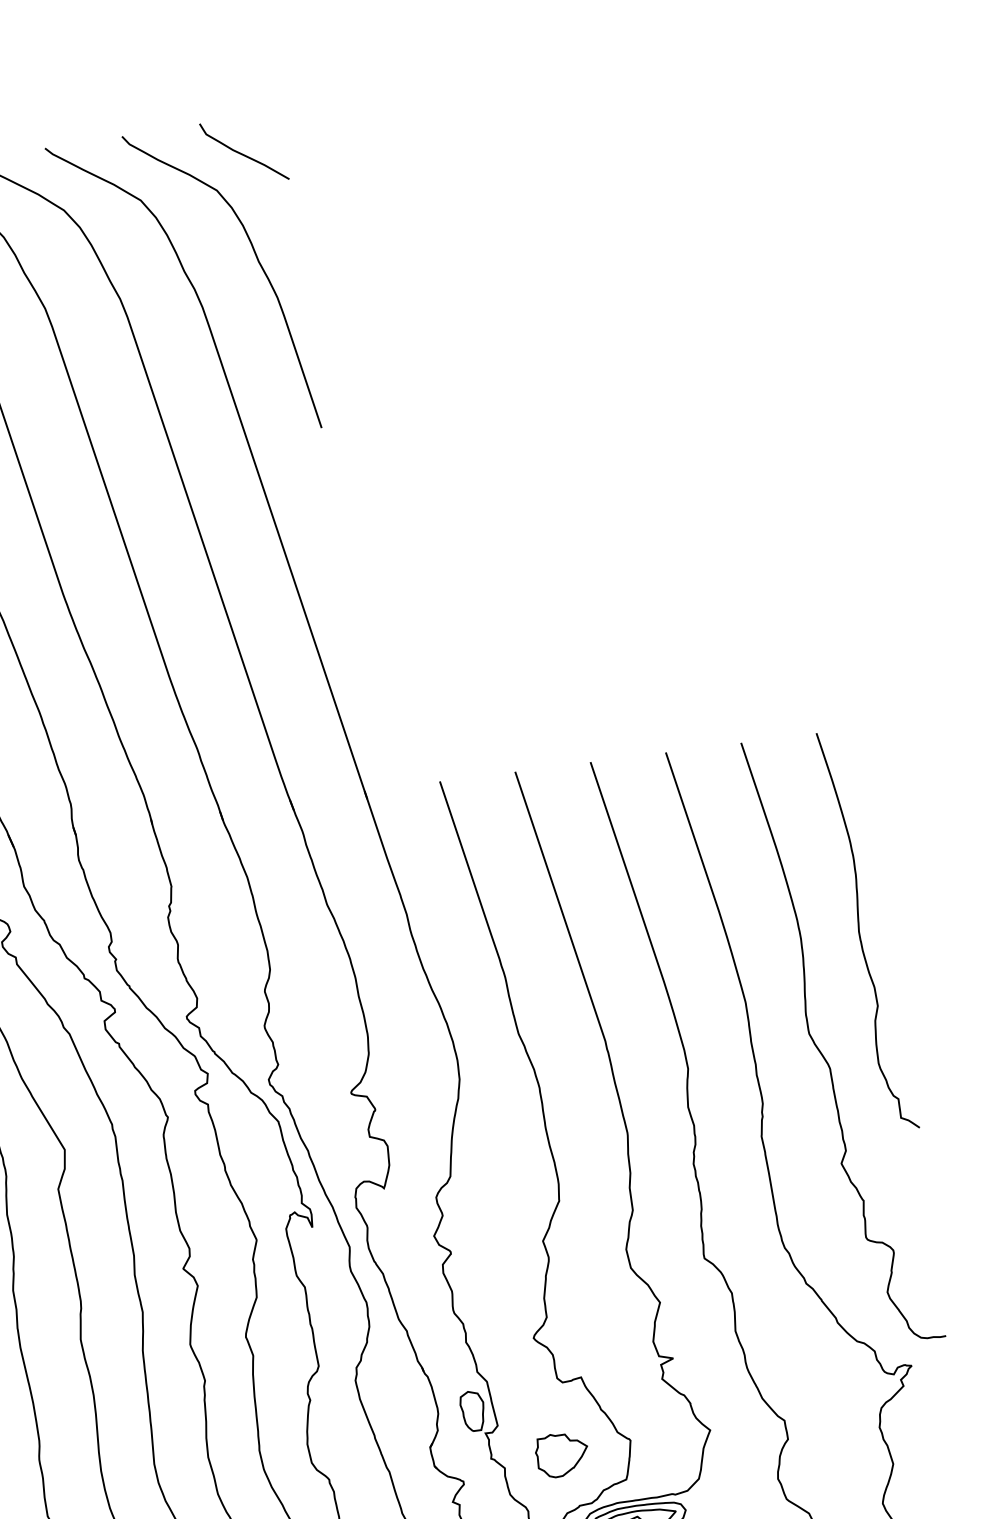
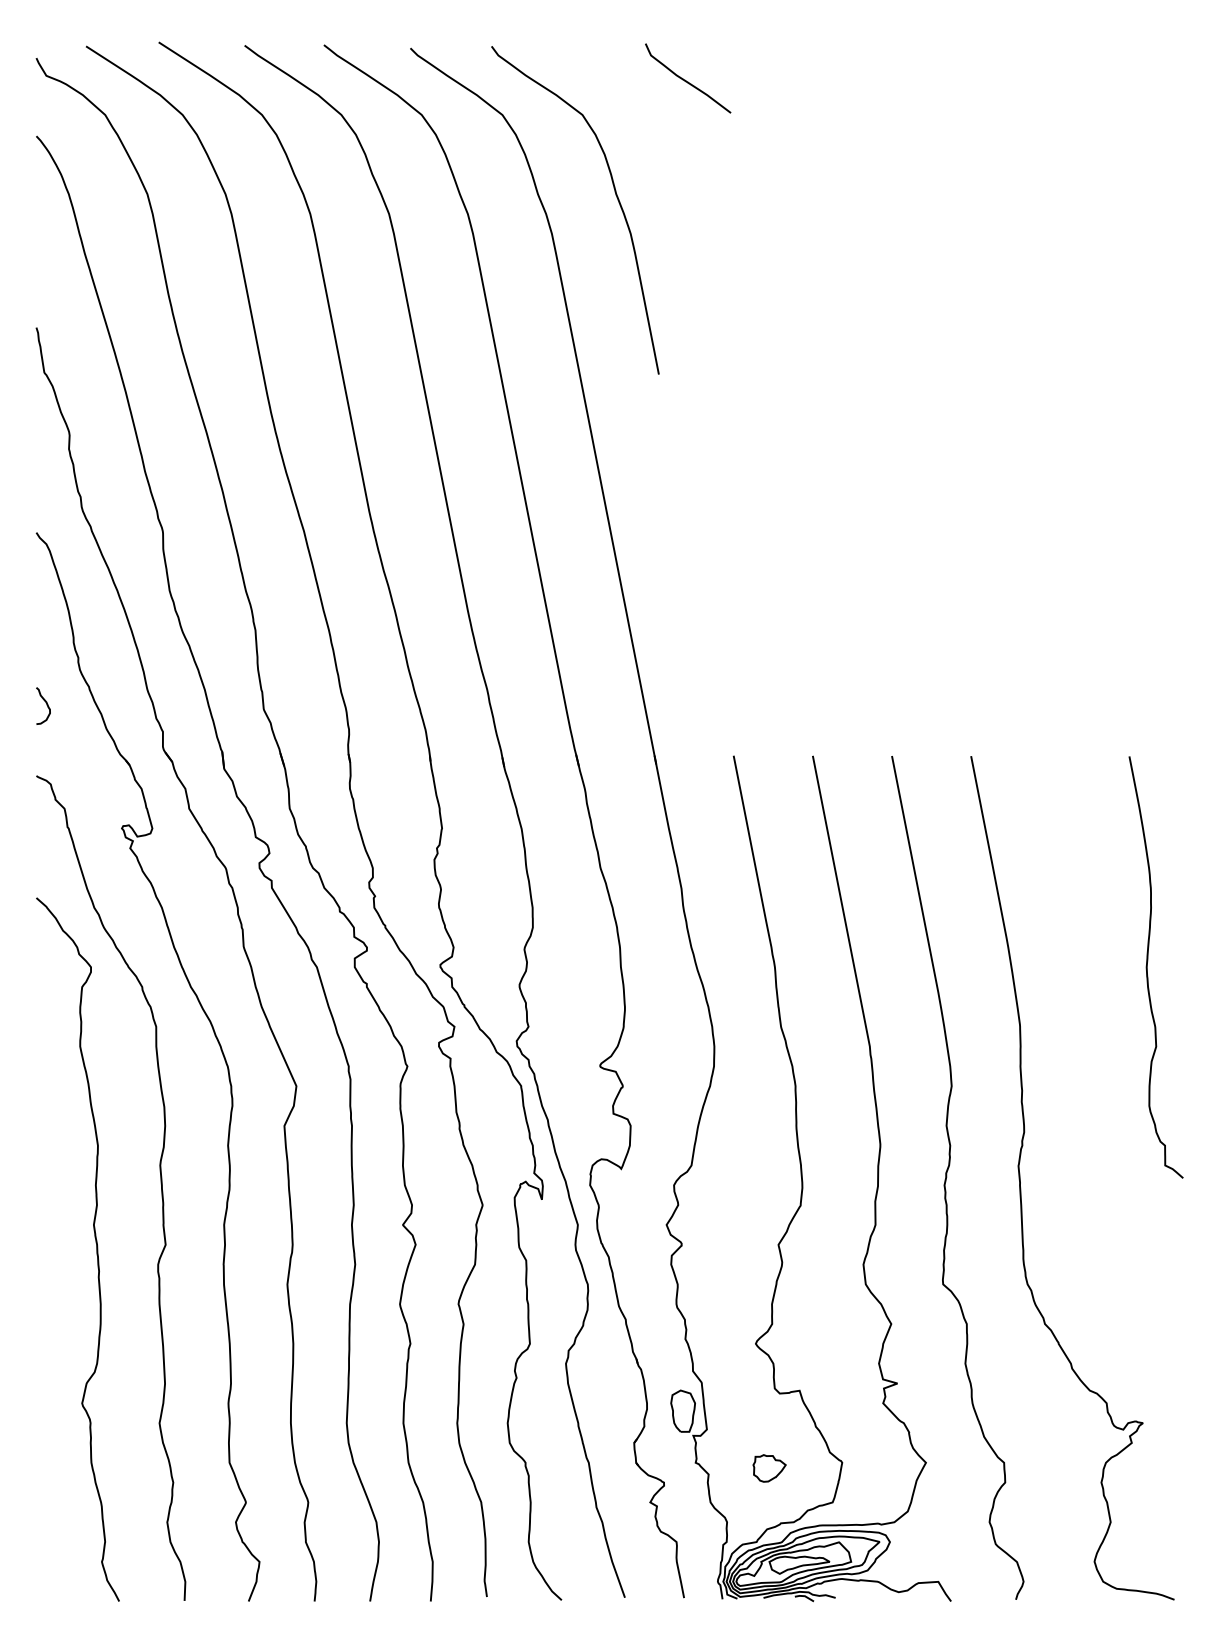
curve: (243, 153) -> (686, 80), moved
curve: (822, 1053) -> (1092, 1088), removed
part: (562, 1455) -> (769, 1468), size x0.6

